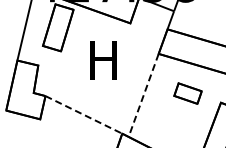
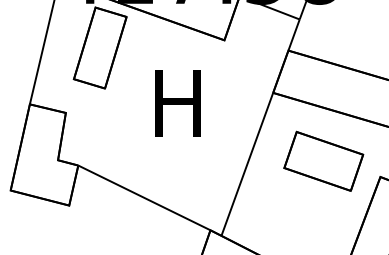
part: (187, 93) -> (322, 161), size x1.67
line: (143, 95) -> (247, 164), dashed -> solid
line: (83, 114) -> (143, 197), dashed -> solid

